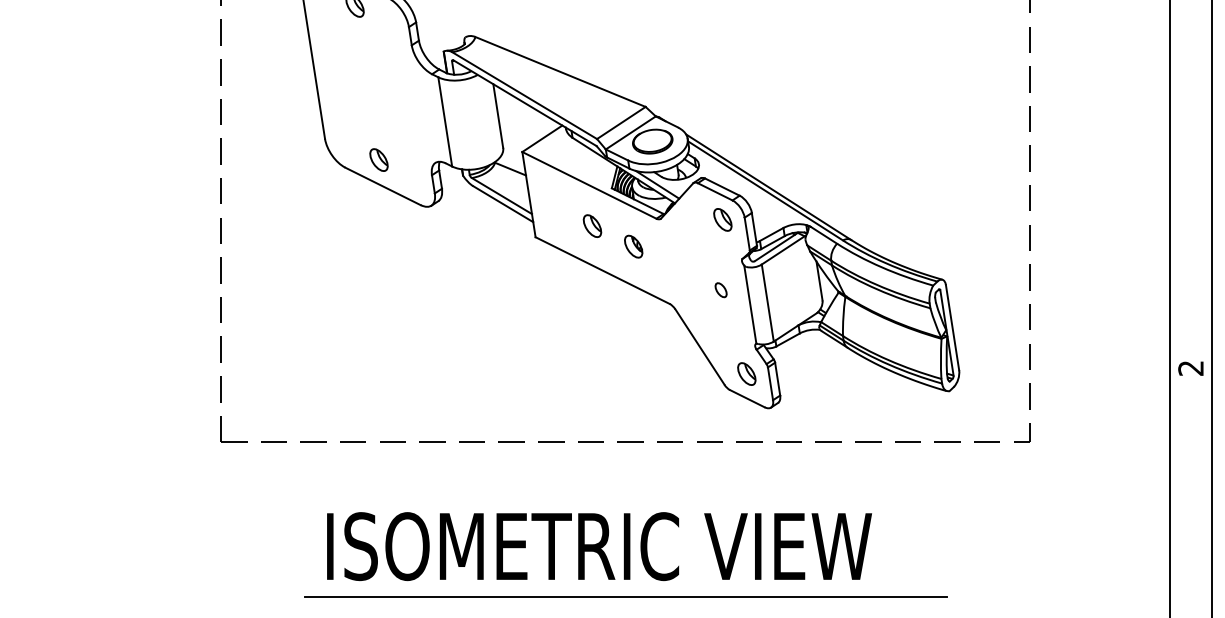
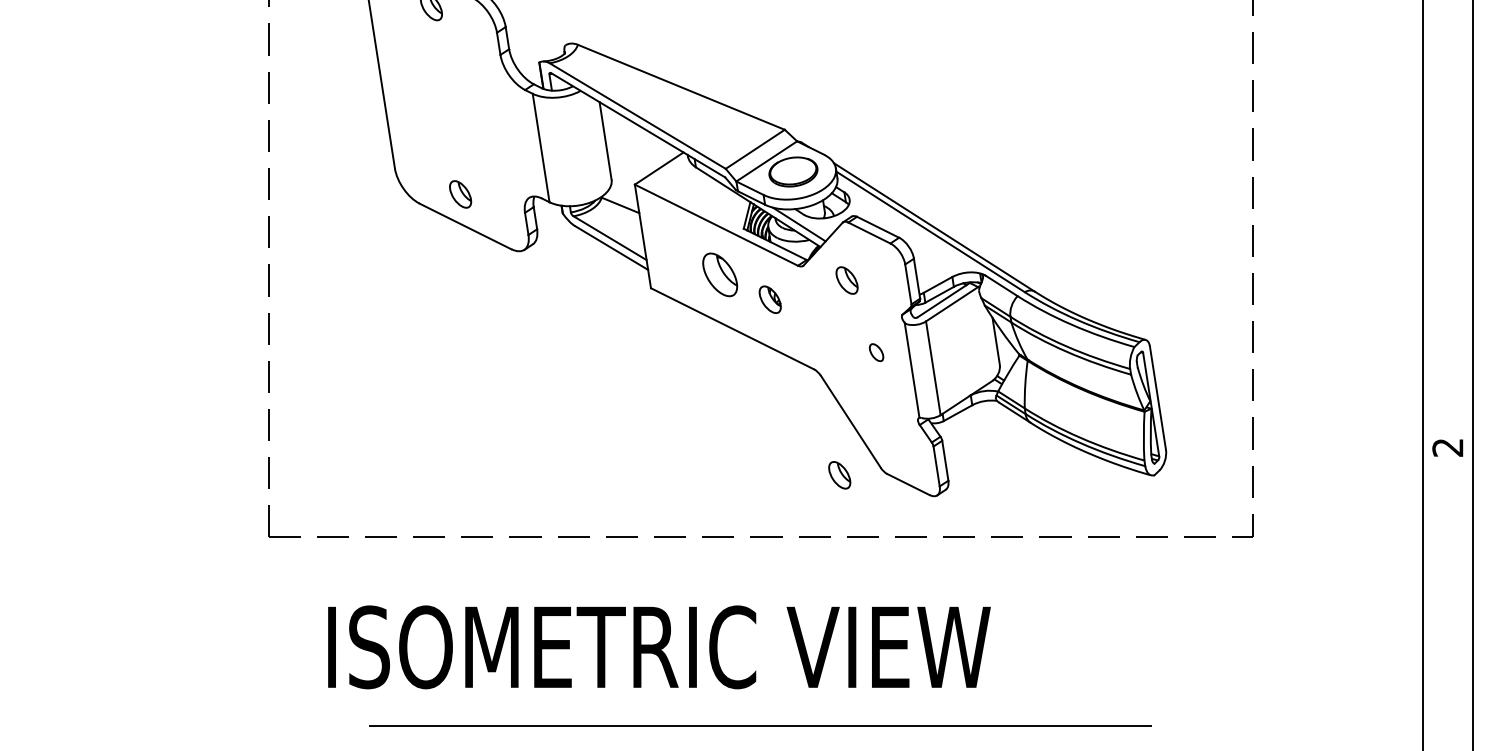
part: (722, 219) -> (846, 280), moved
part: (592, 225) -> (720, 273), size x1.6
part: (746, 373) -> (839, 474), moved
text: (599, 546) -> (659, 647), moved

